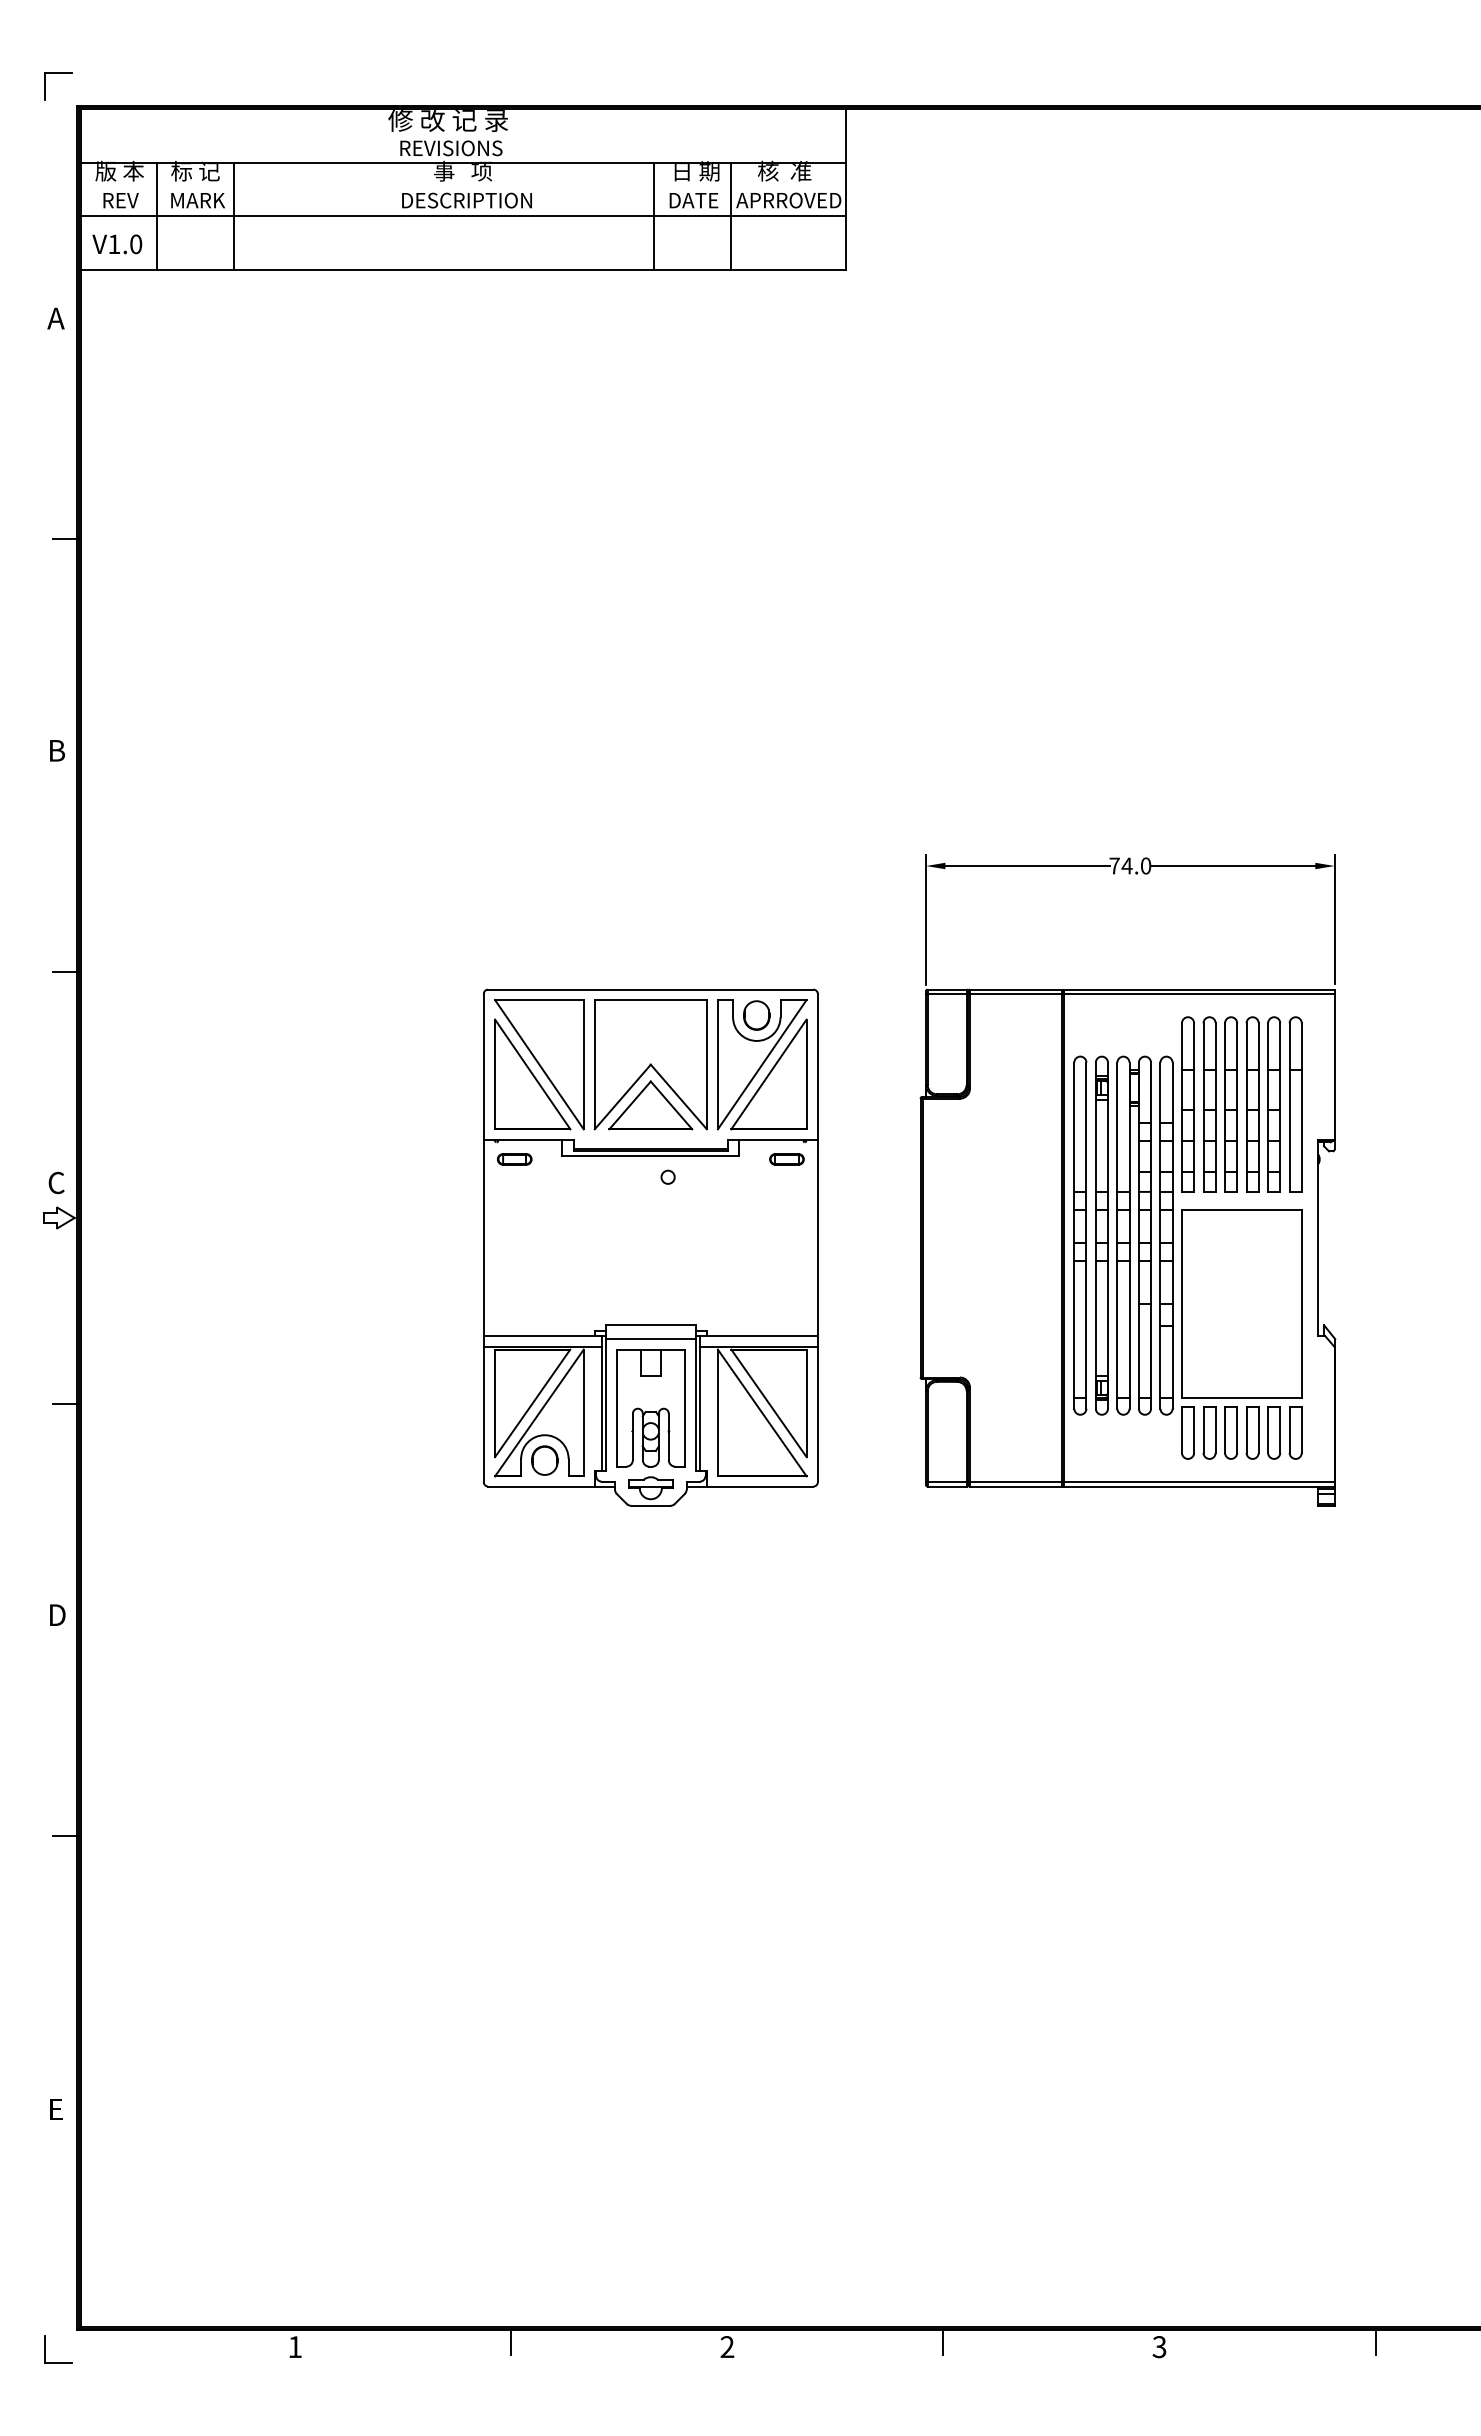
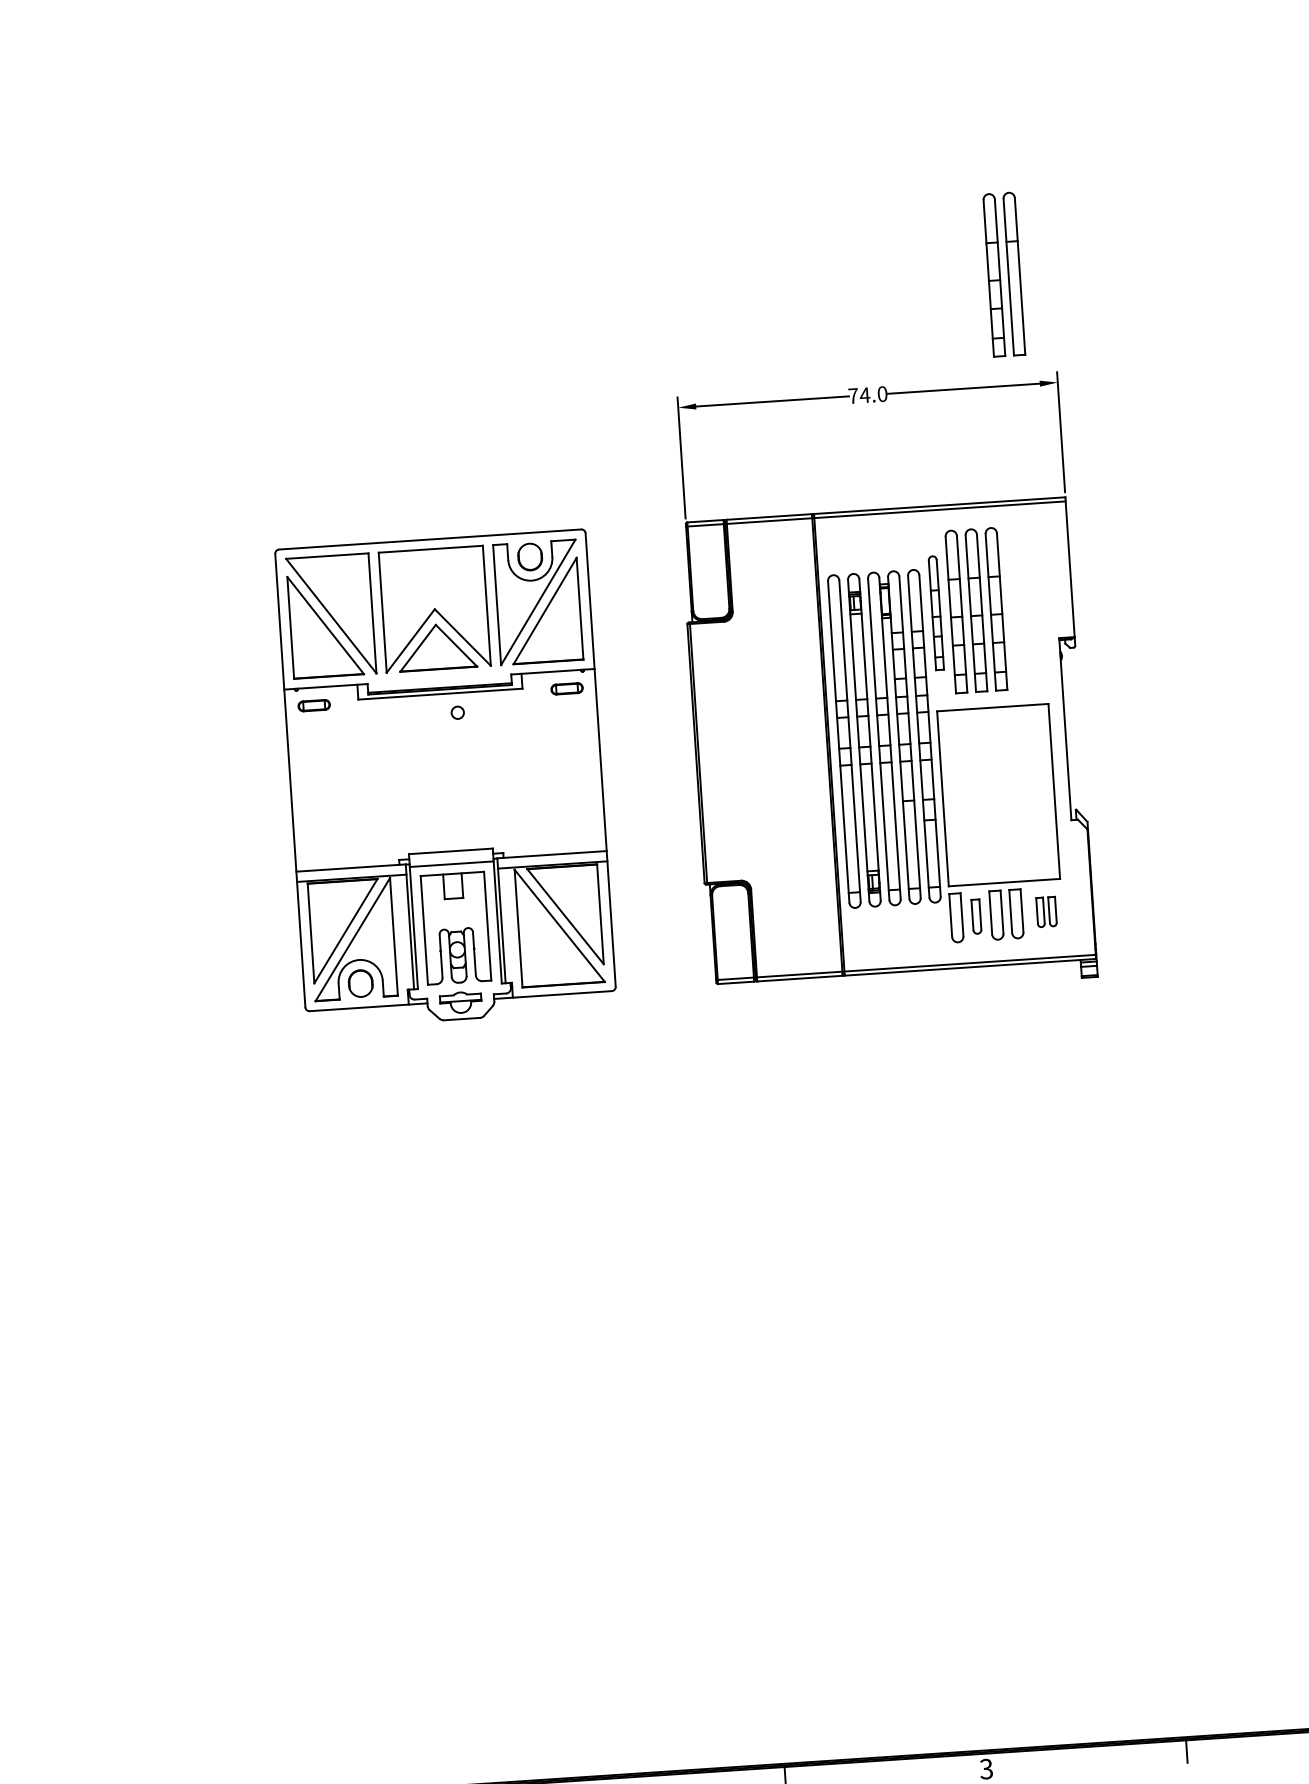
part: (1187, 1104) -> (935, 613), size x0.7
part: (1284, 1104) -> (1003, 274), moved
part: (1209, 1432) -> (976, 916), size x0.7
part: (1284, 1432) -> (1046, 911), size x0.6

